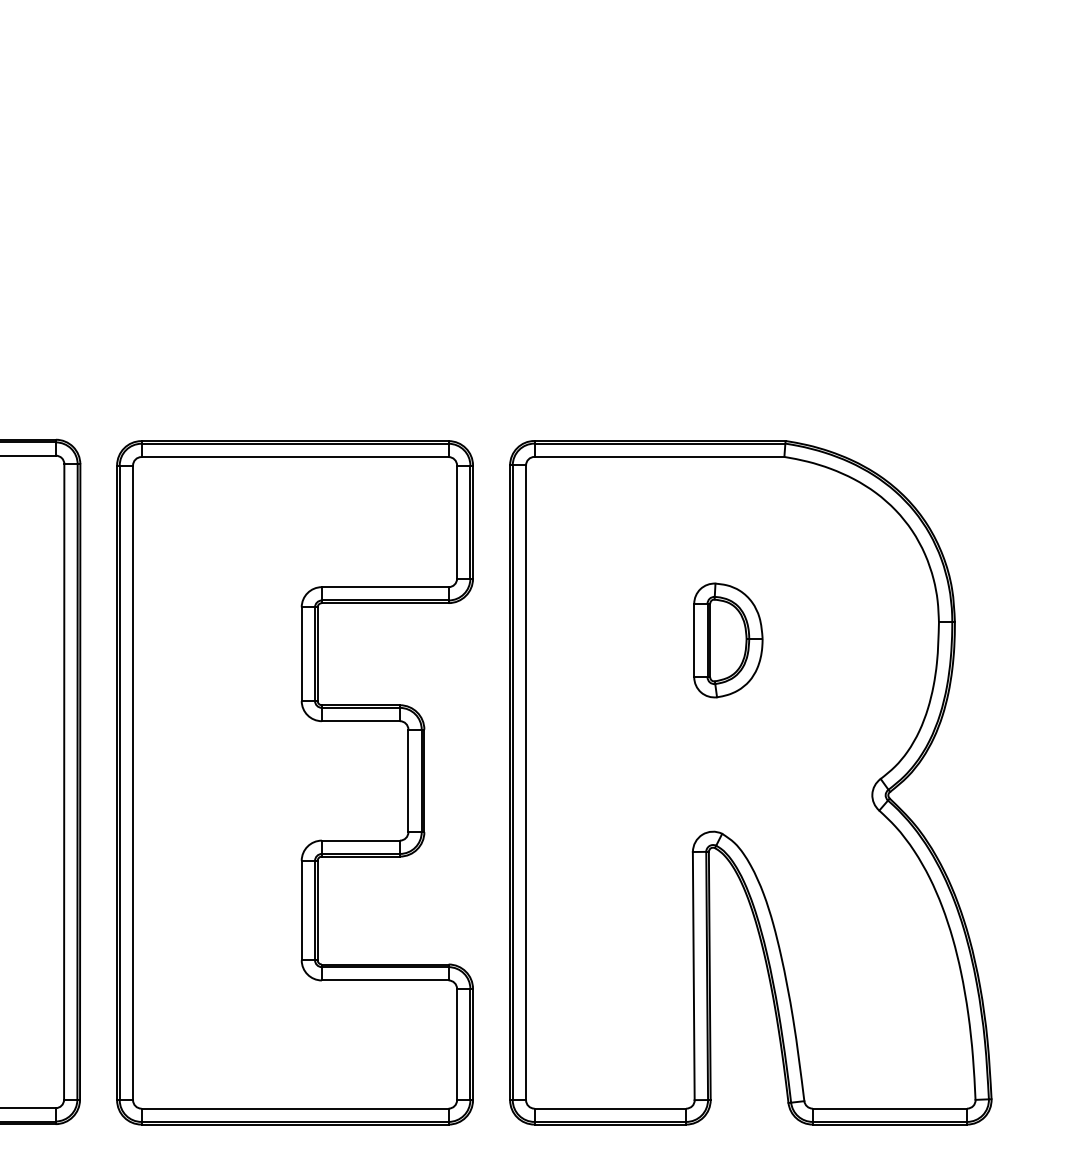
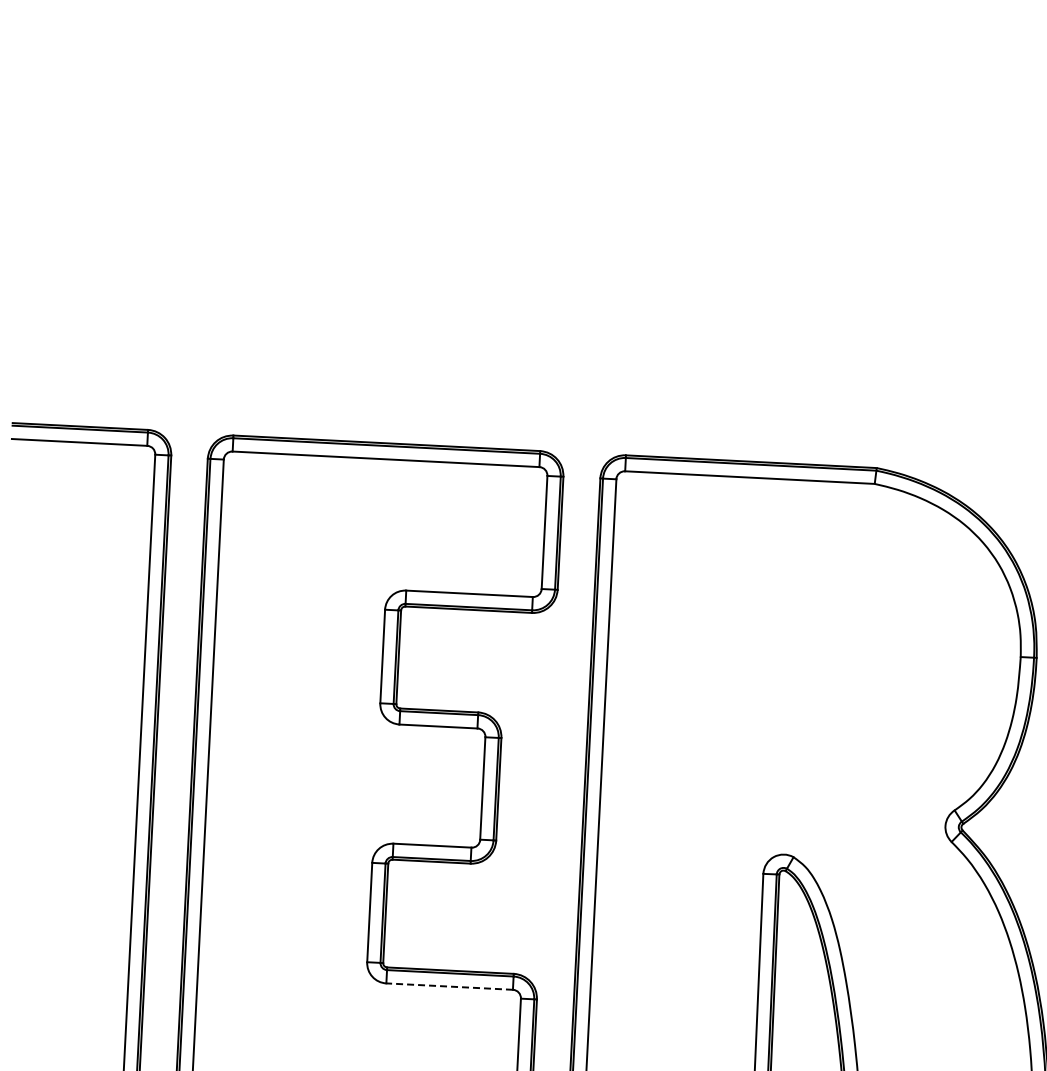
part: (728, 640) -> (809, 664), removed
line: (384, 980) -> (448, 986), solid -> dashed

